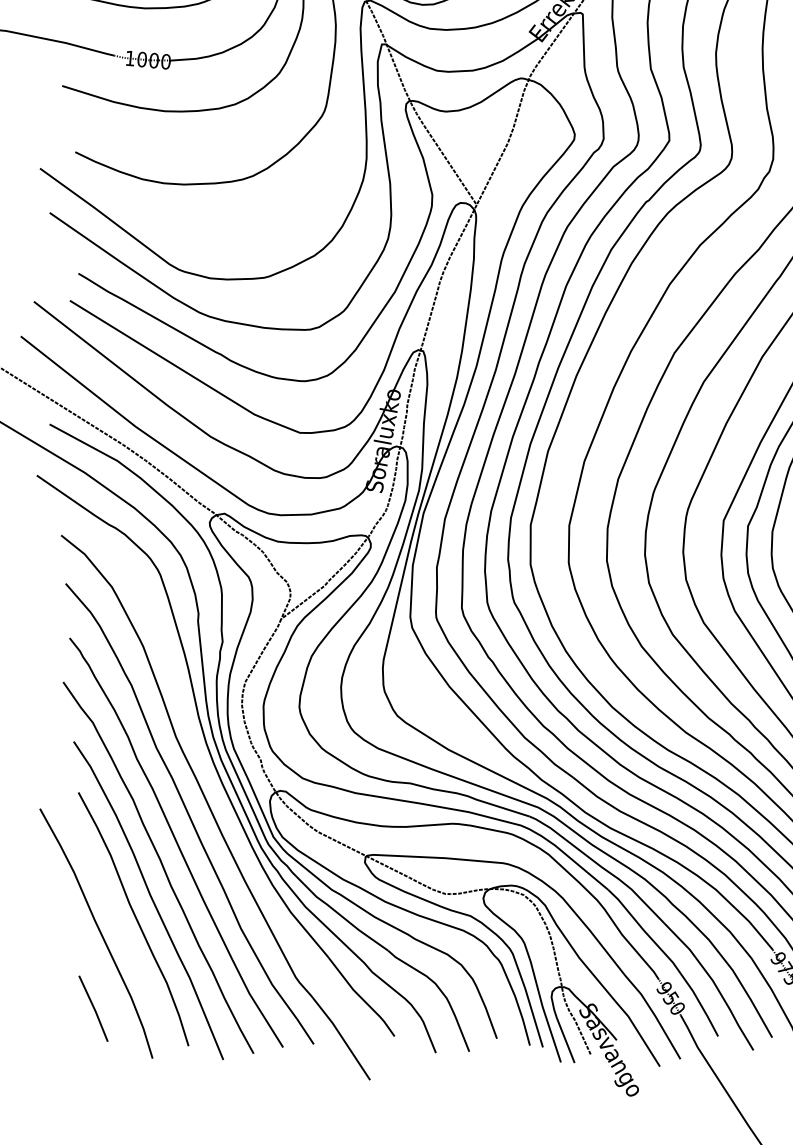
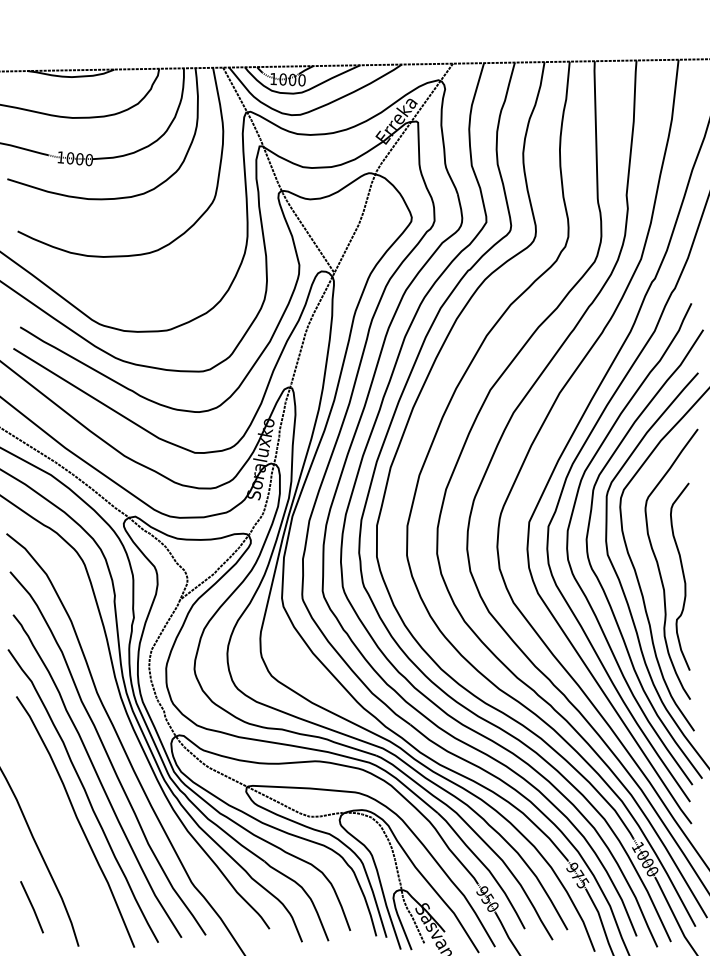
curve: (134, 917) -> (64, 835), removed

